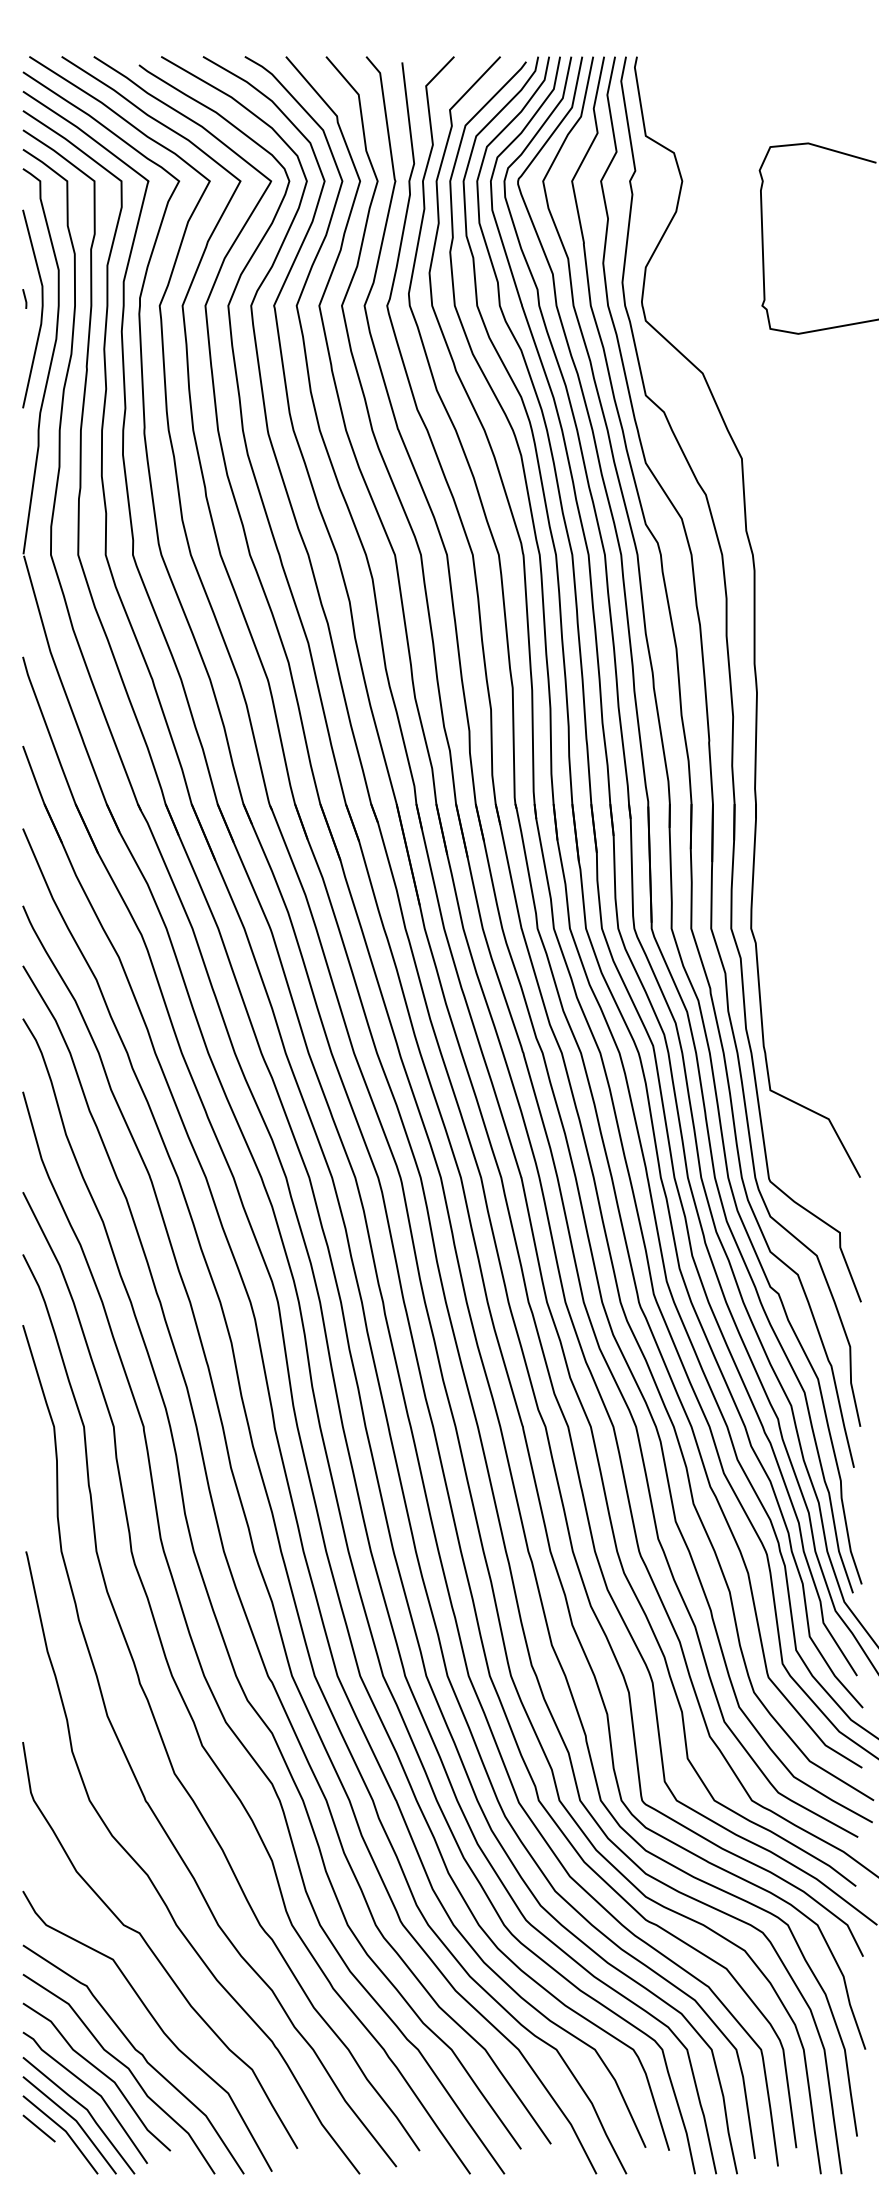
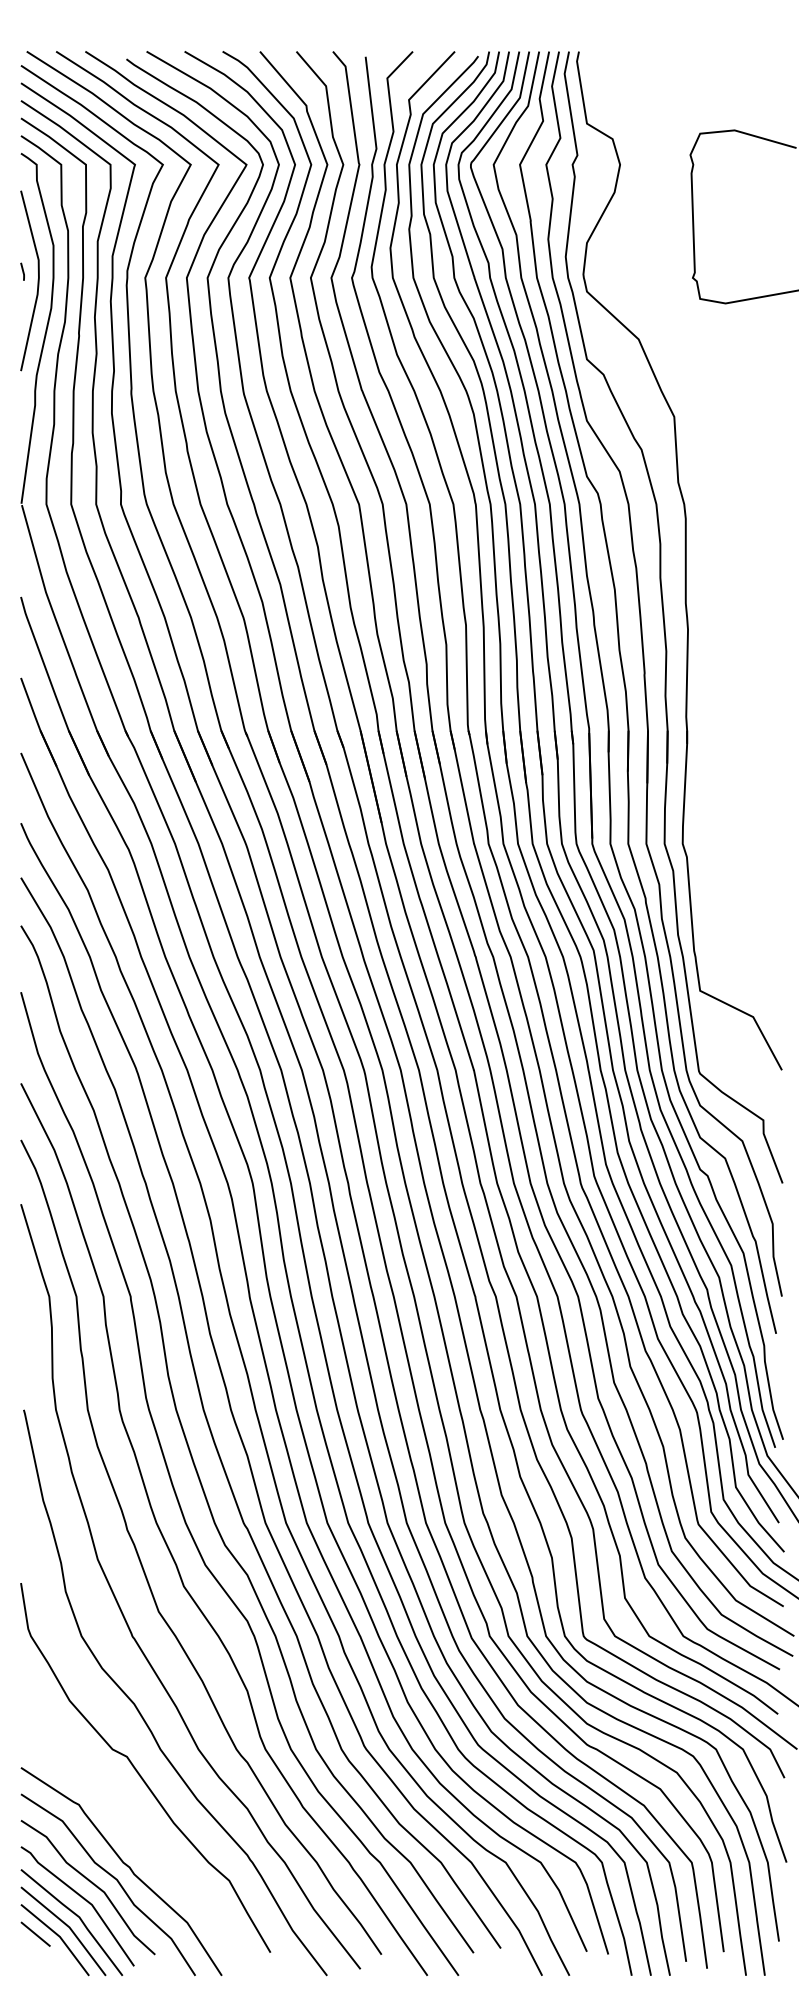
curve: (156, 2024) -> (142, 1839), removed

